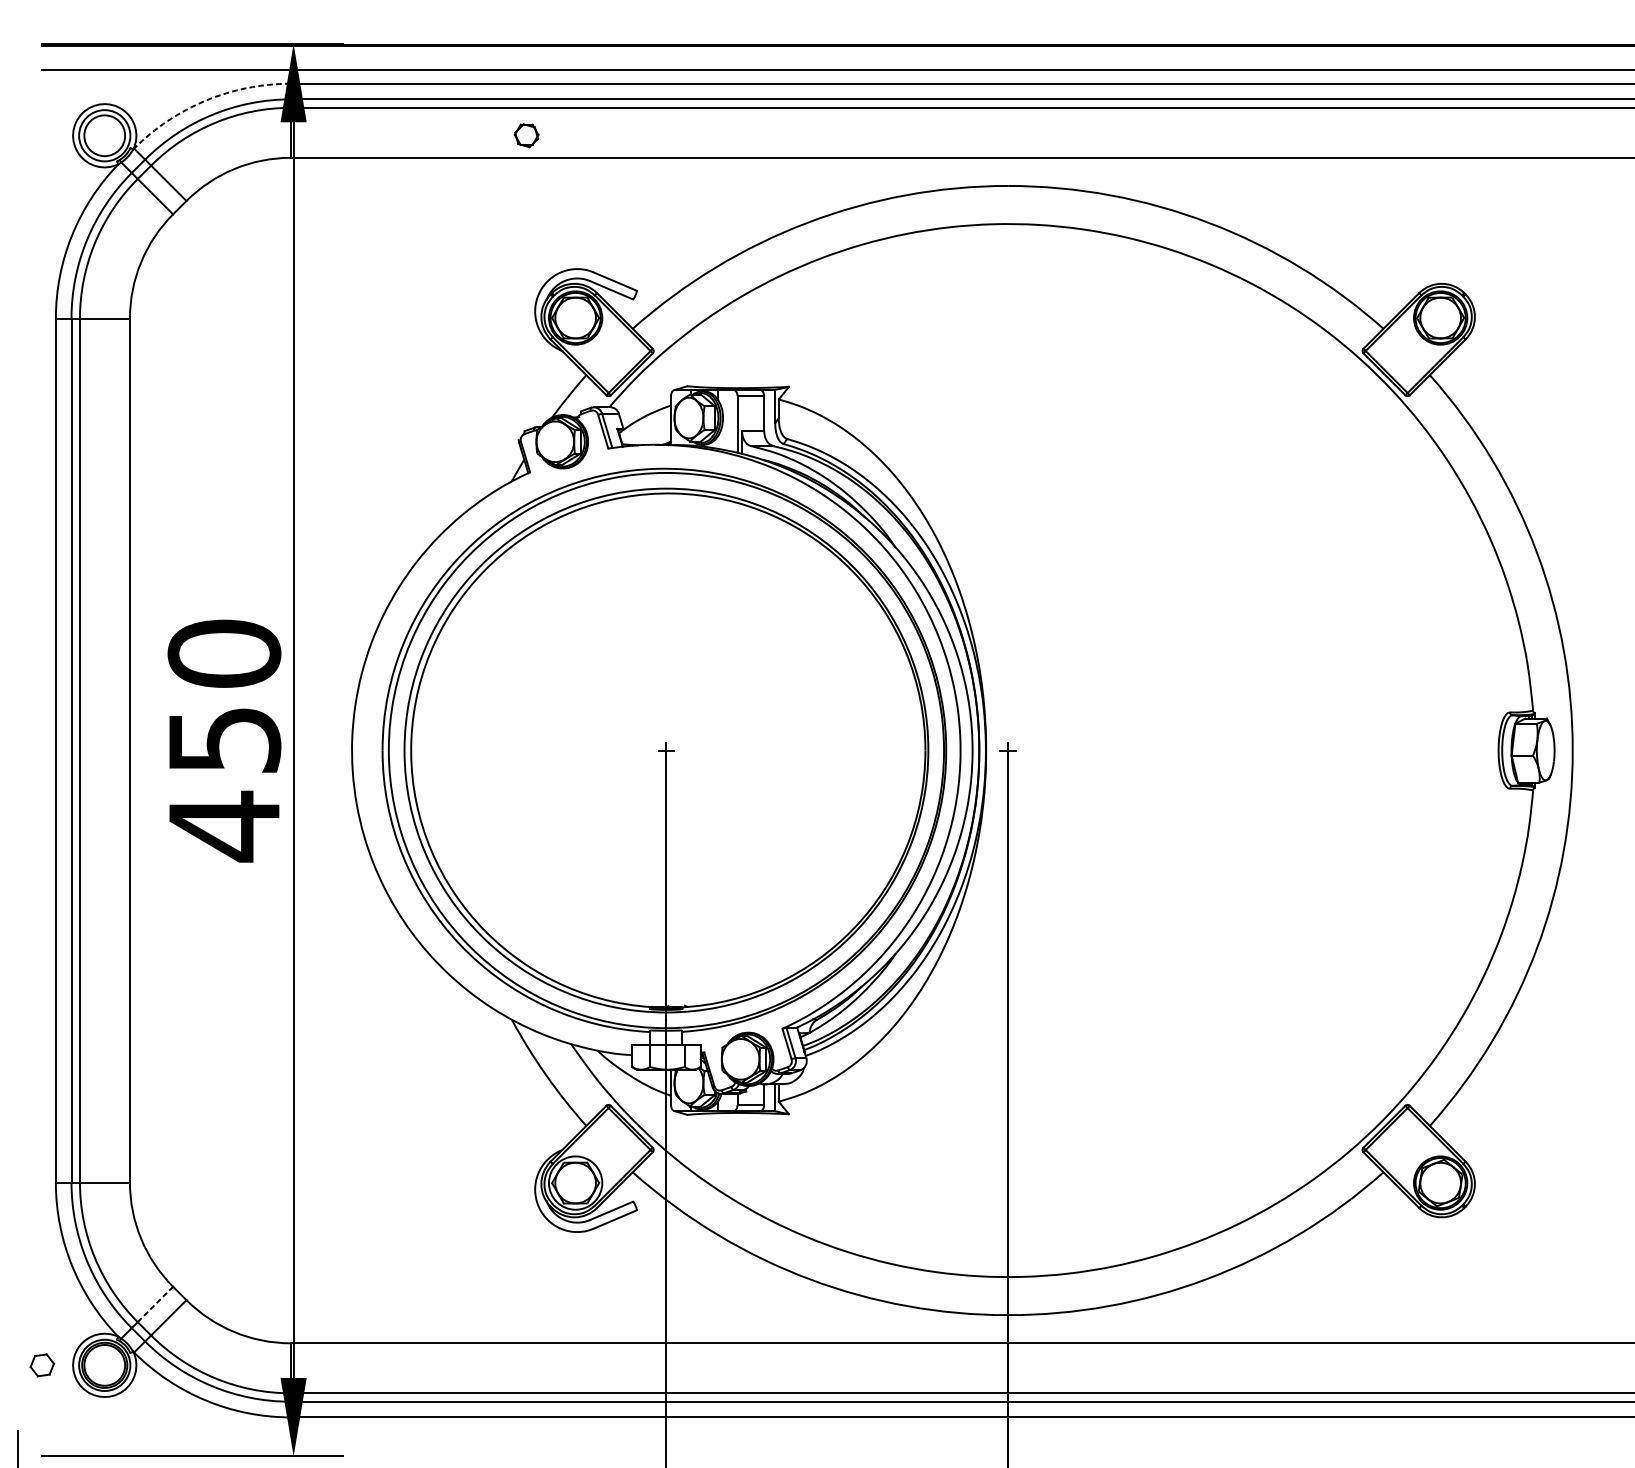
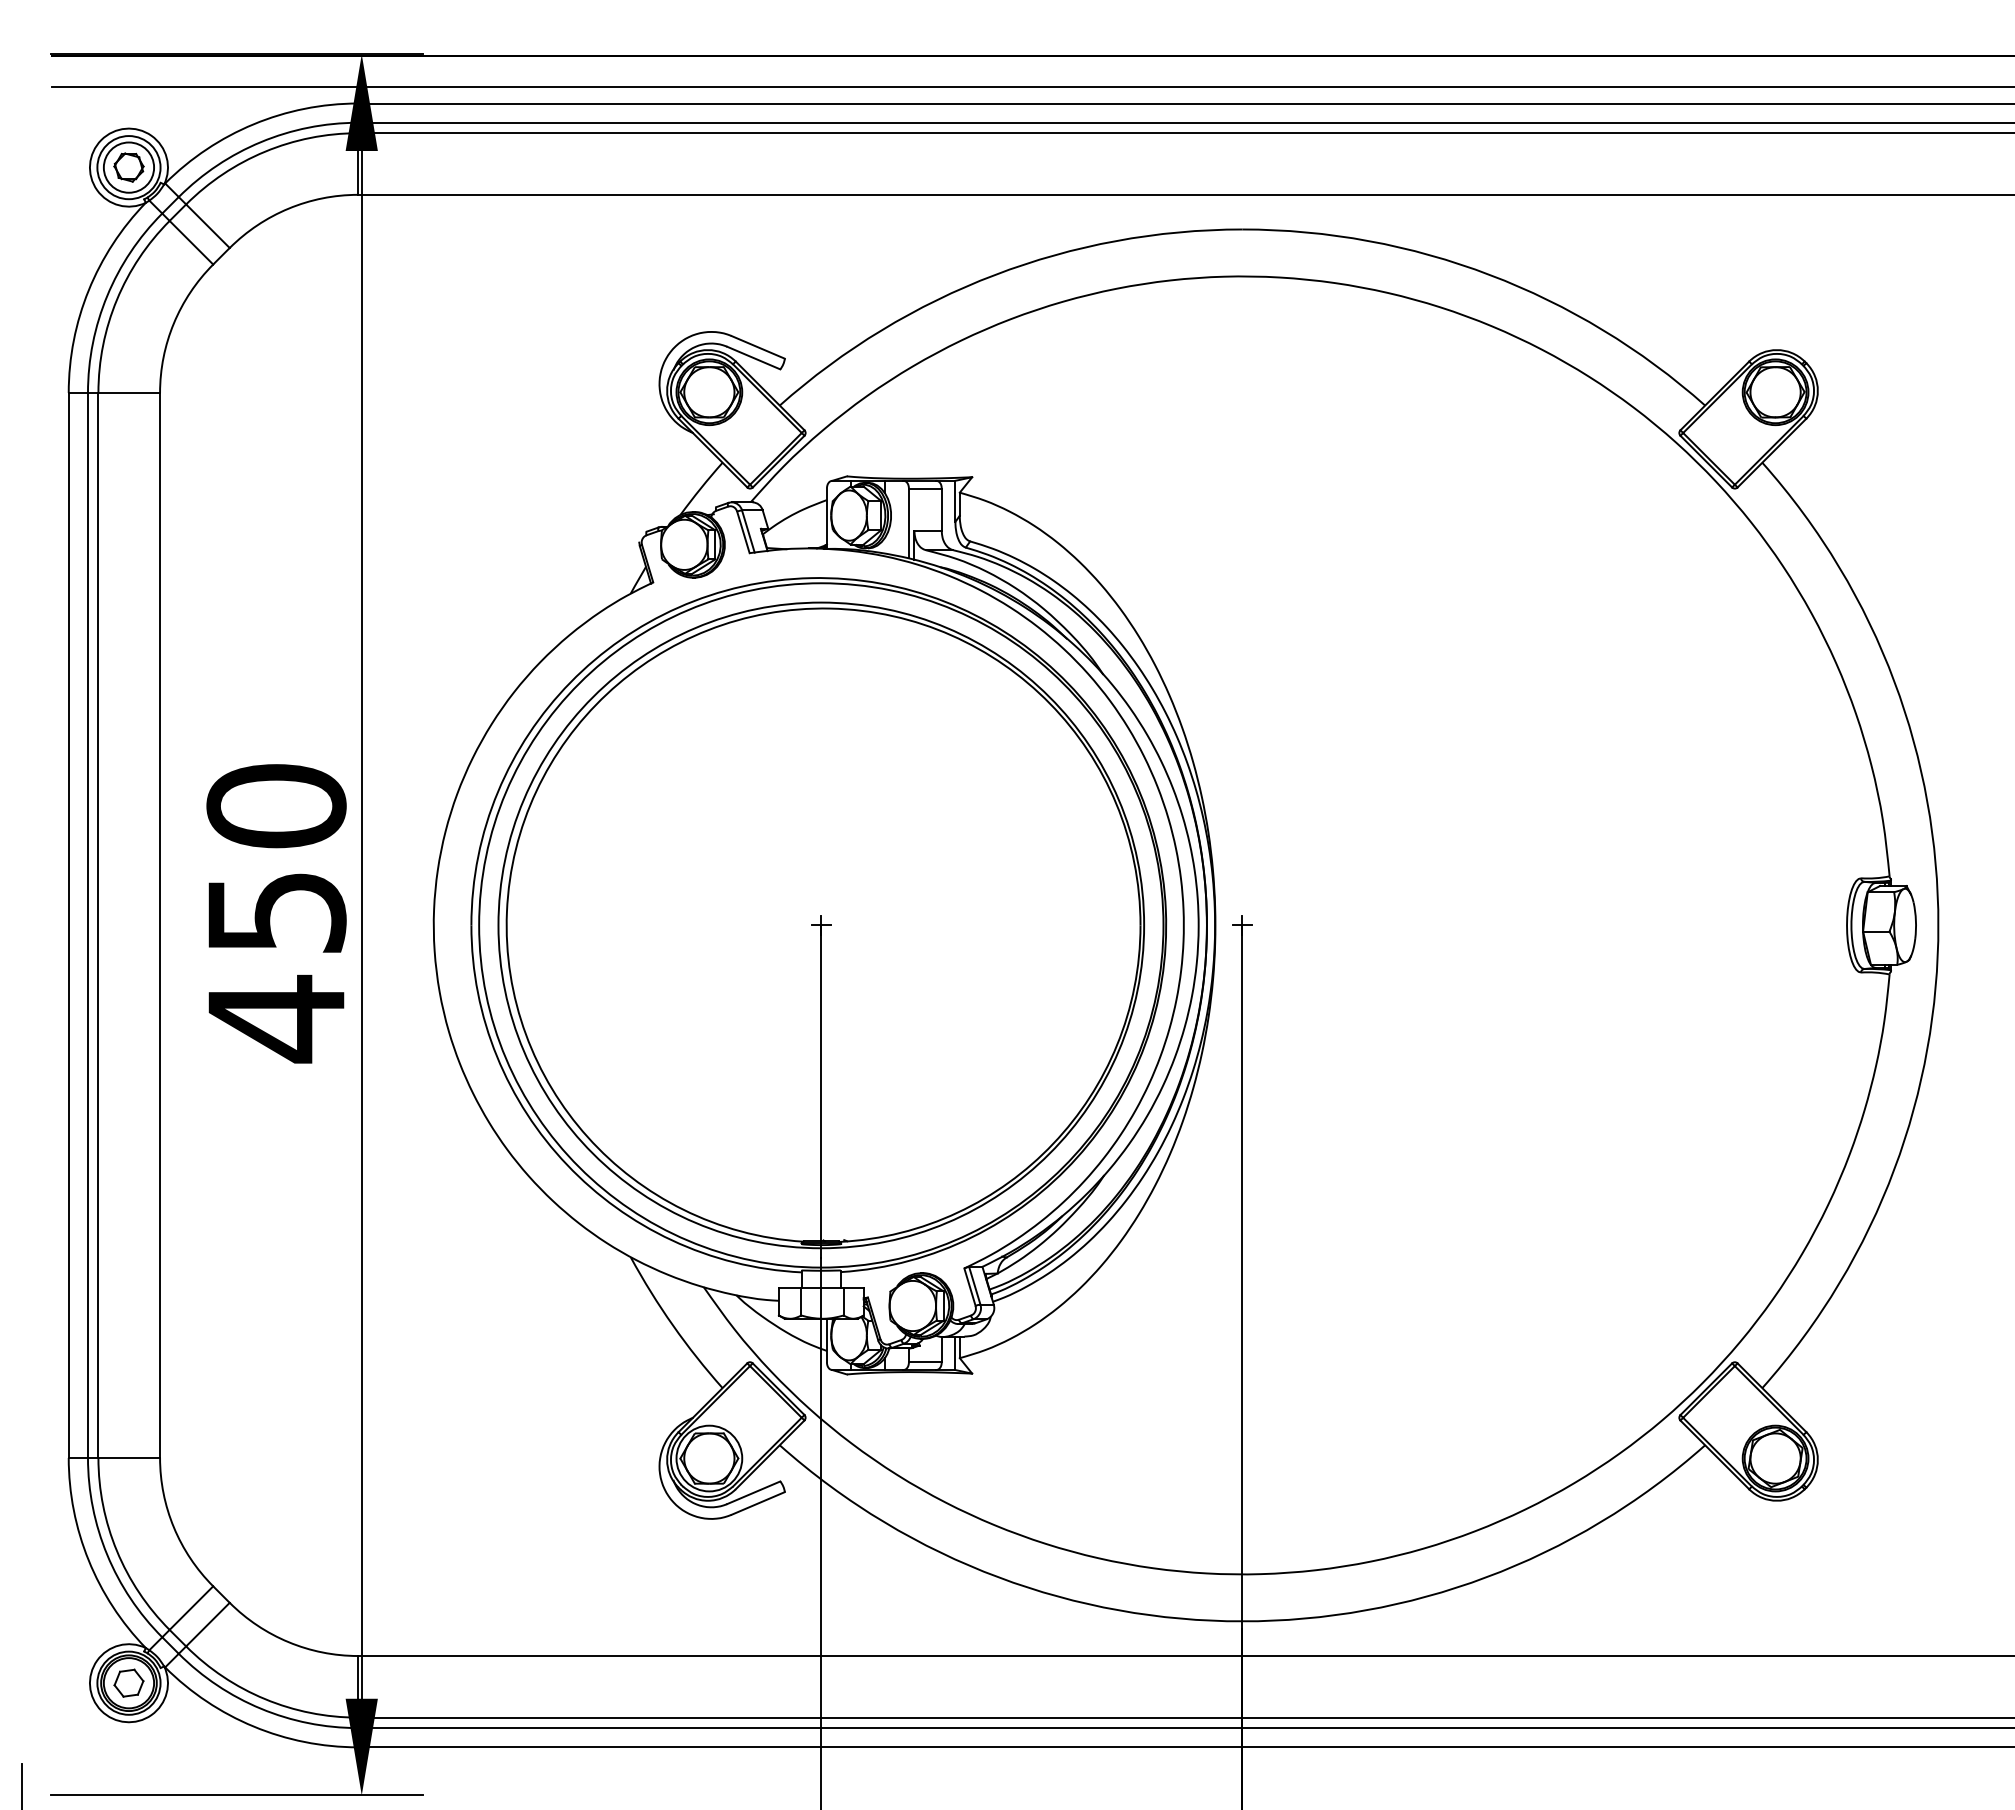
arc: (205, 100) -> (253, 124), dashed -> solid
part: (526, 135) -> (128, 167), moved
line: (155, 1304) -> (191, 1608), dashed -> solid
part: (41, 1364) -> (128, 1682), moved

